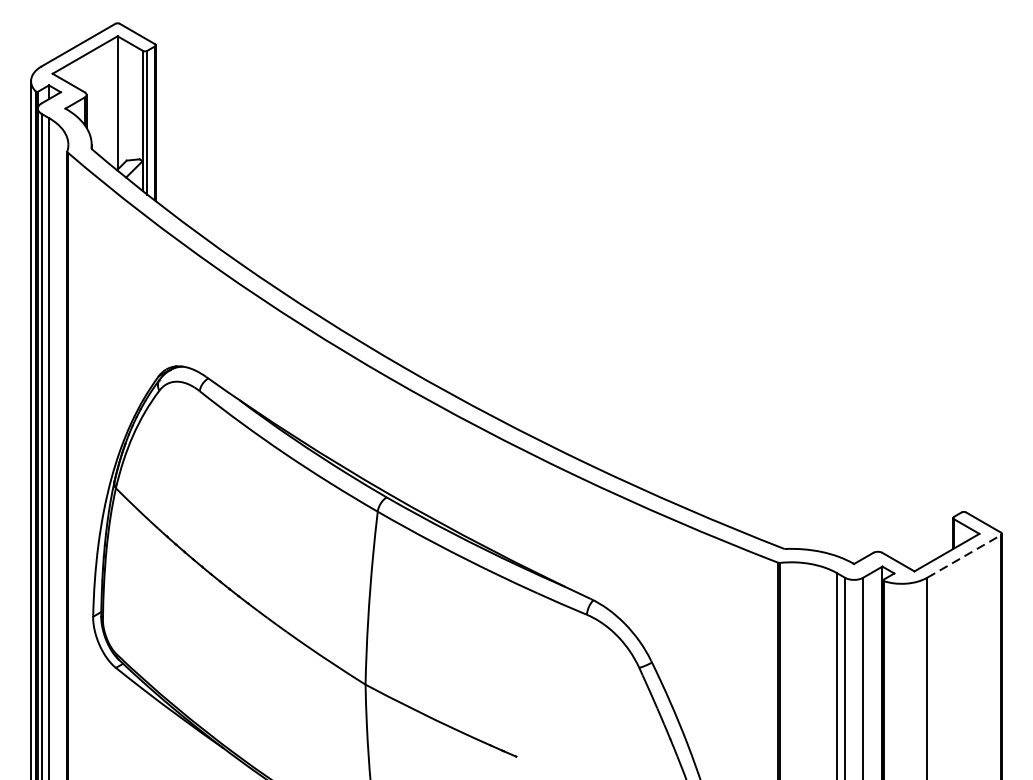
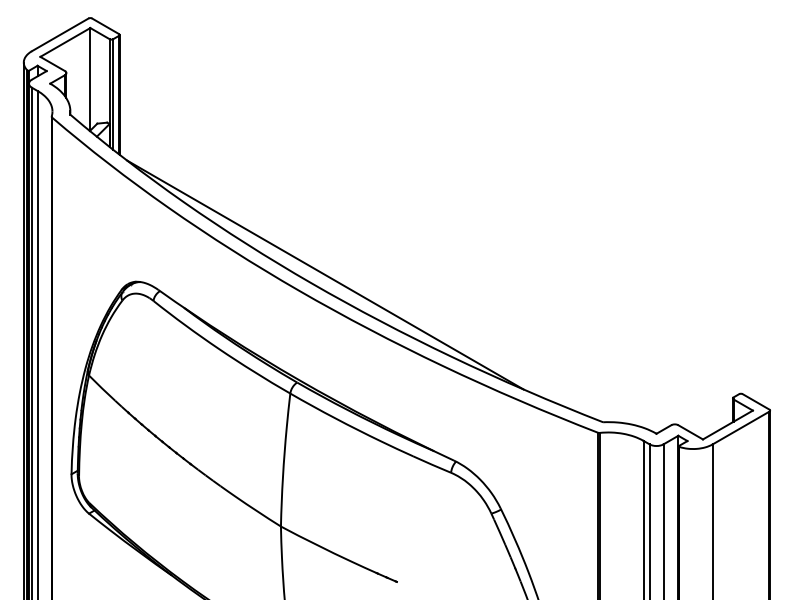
line: (422, 356) -> (324, 274), added
line: (964, 555) -> (741, 427), dashed -> solid

